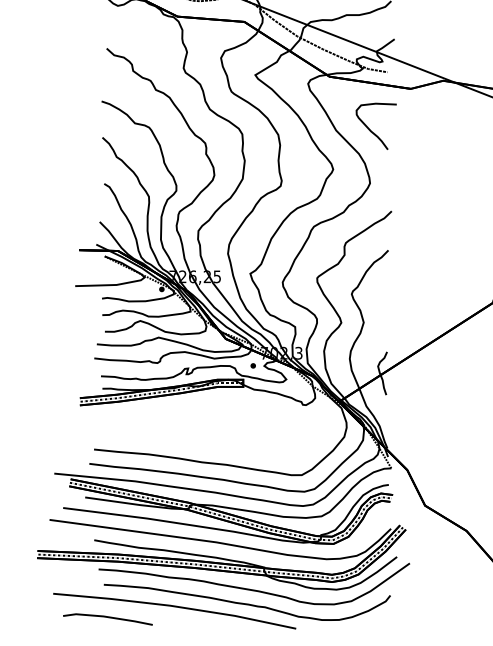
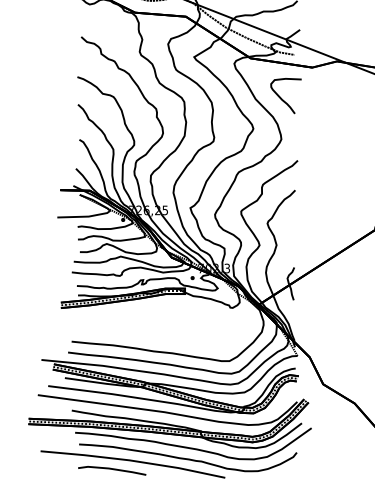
line: (108, 617) -> (112, 469), moved

